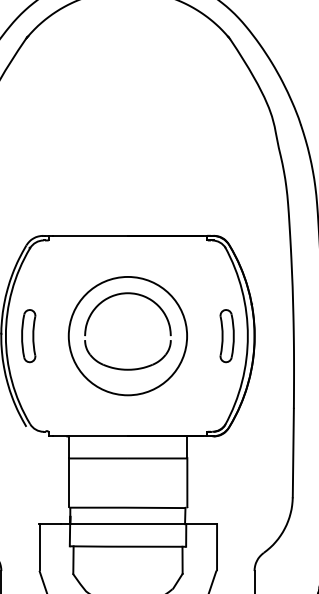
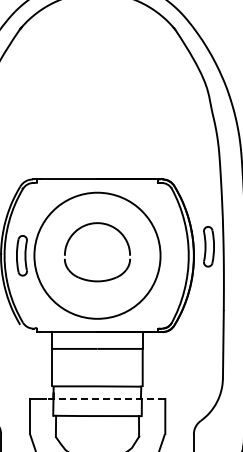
circle: (127, 335) -> (97, 255), size x1.4
part: (226, 335) -> (208, 246), moved
line: (138, 523) -> (105, 398), solid -> dashed

